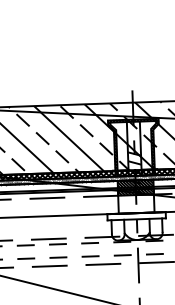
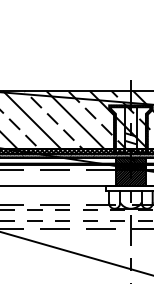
hatch: (135, 201) -> (130, 175), added

